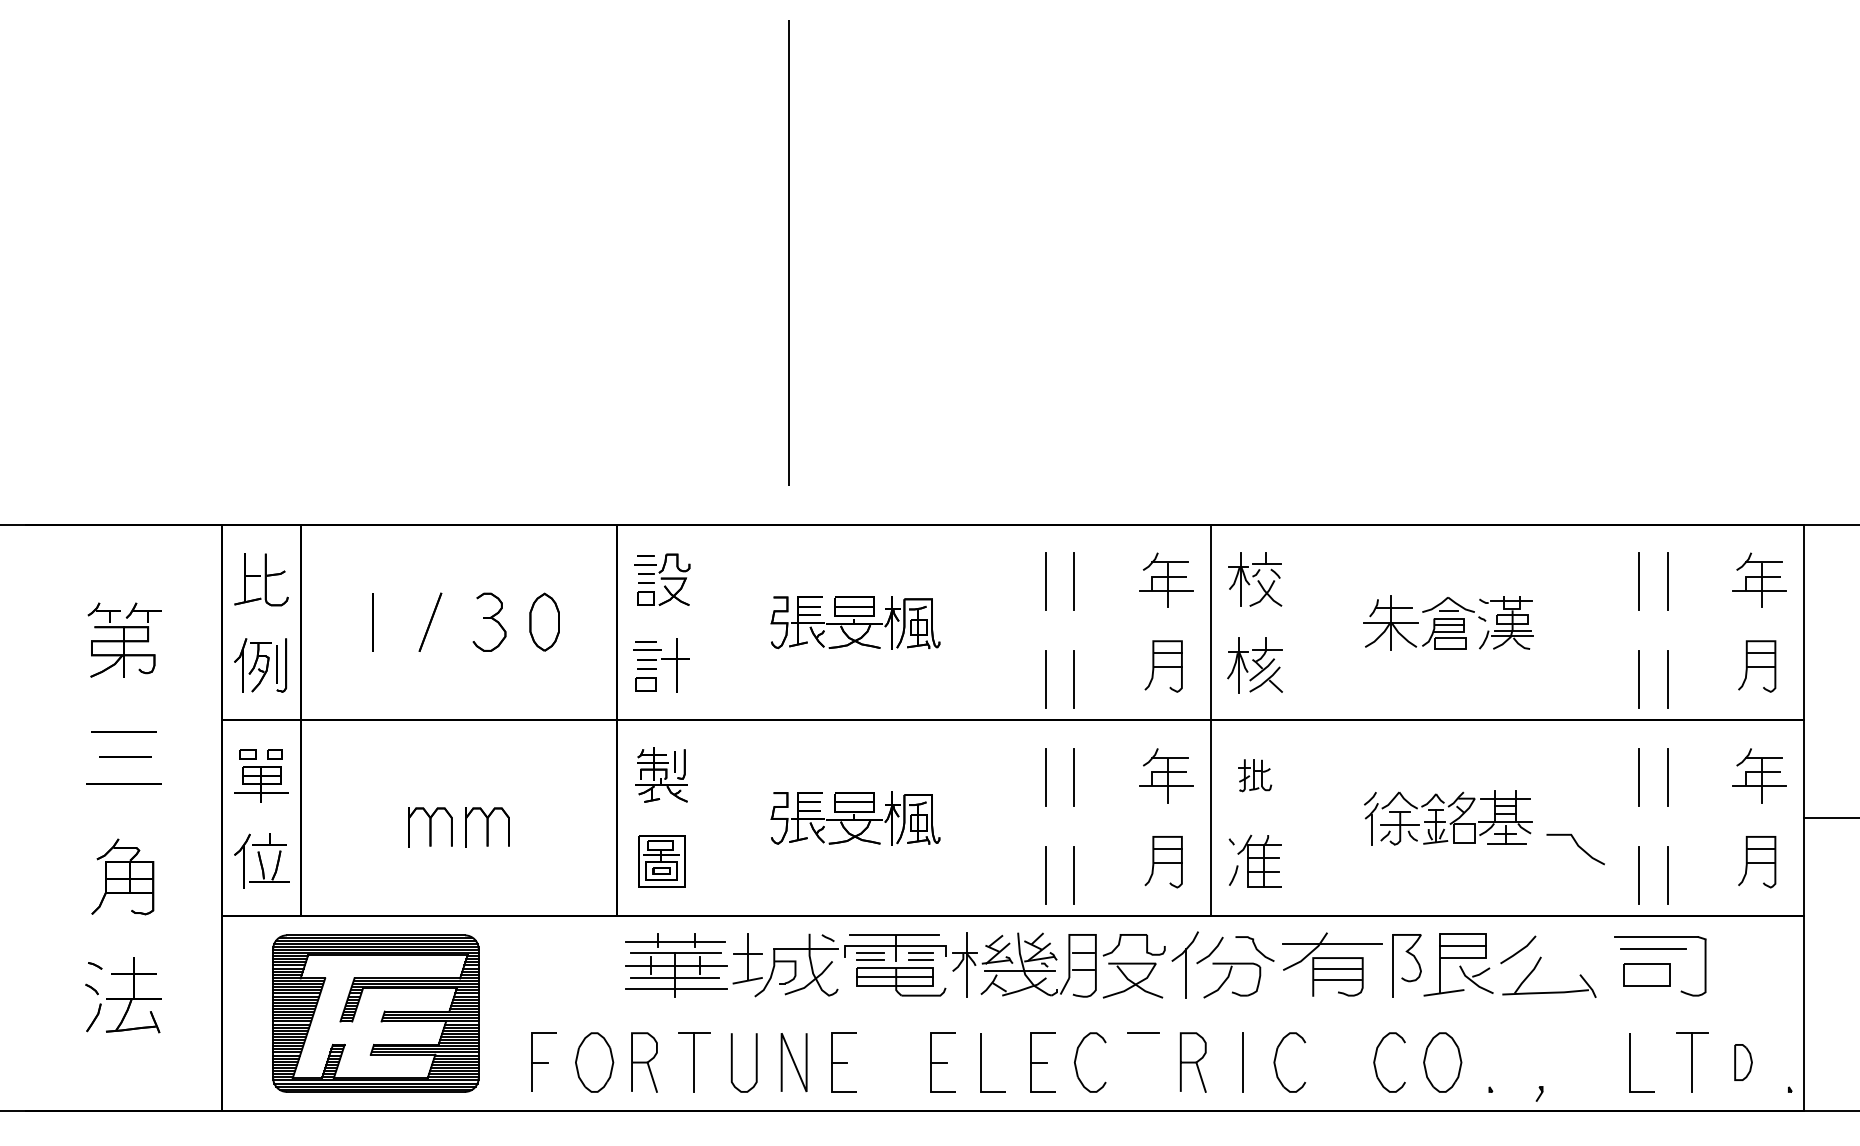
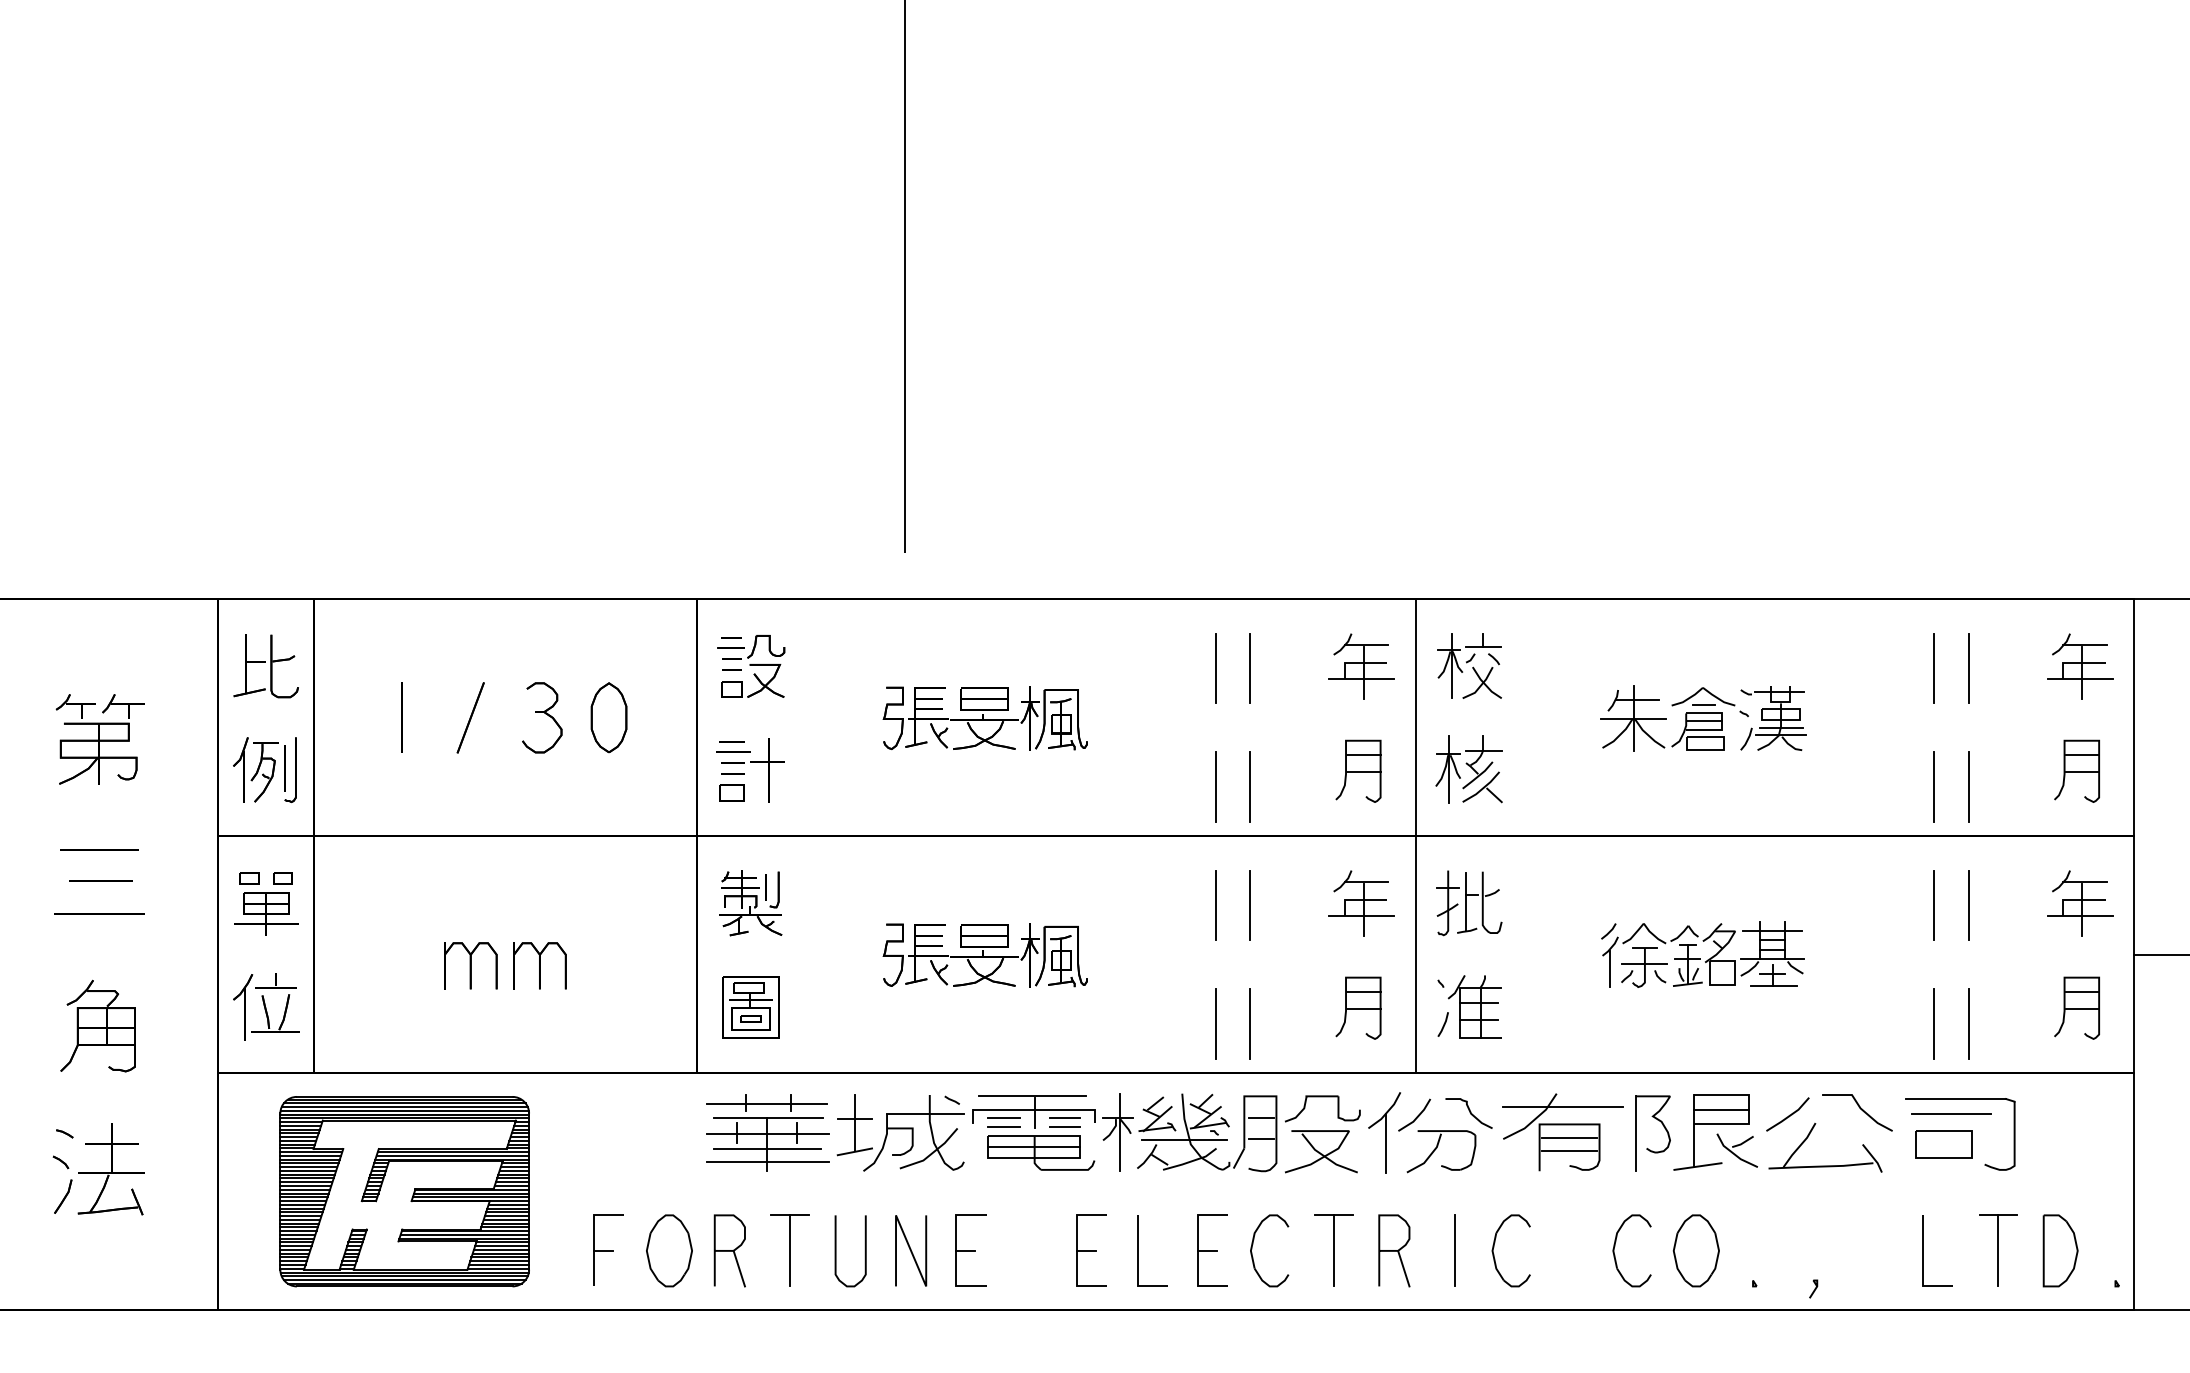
part: (1255, 775) -> (1469, 903), size x1.67
line: (1577, 846) -> (1859, 1109), moved
line: (1143, 1062) -> (1334, 1250), added
part: (1743, 1062) -> (2060, 1250), size x1.67

